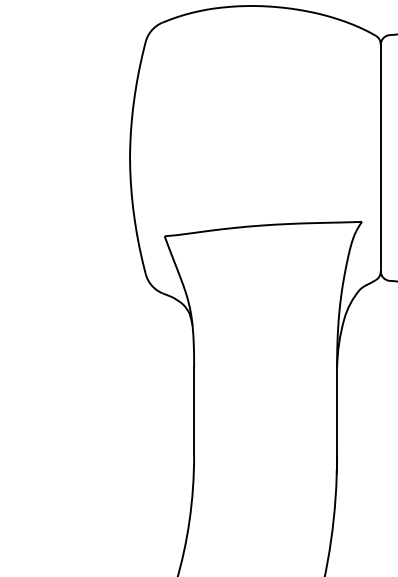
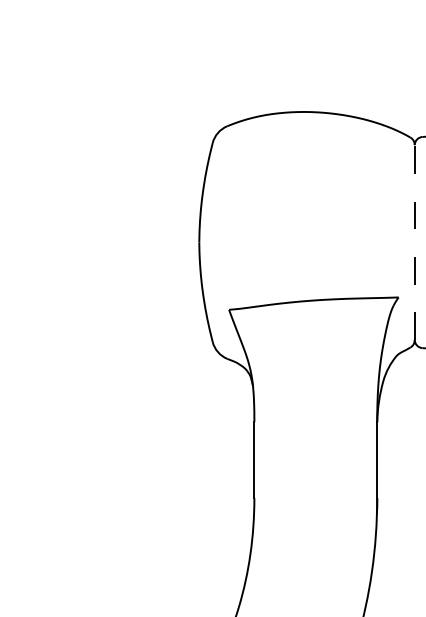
line: (380, 157) -> (414, 242), solid -> dashed

